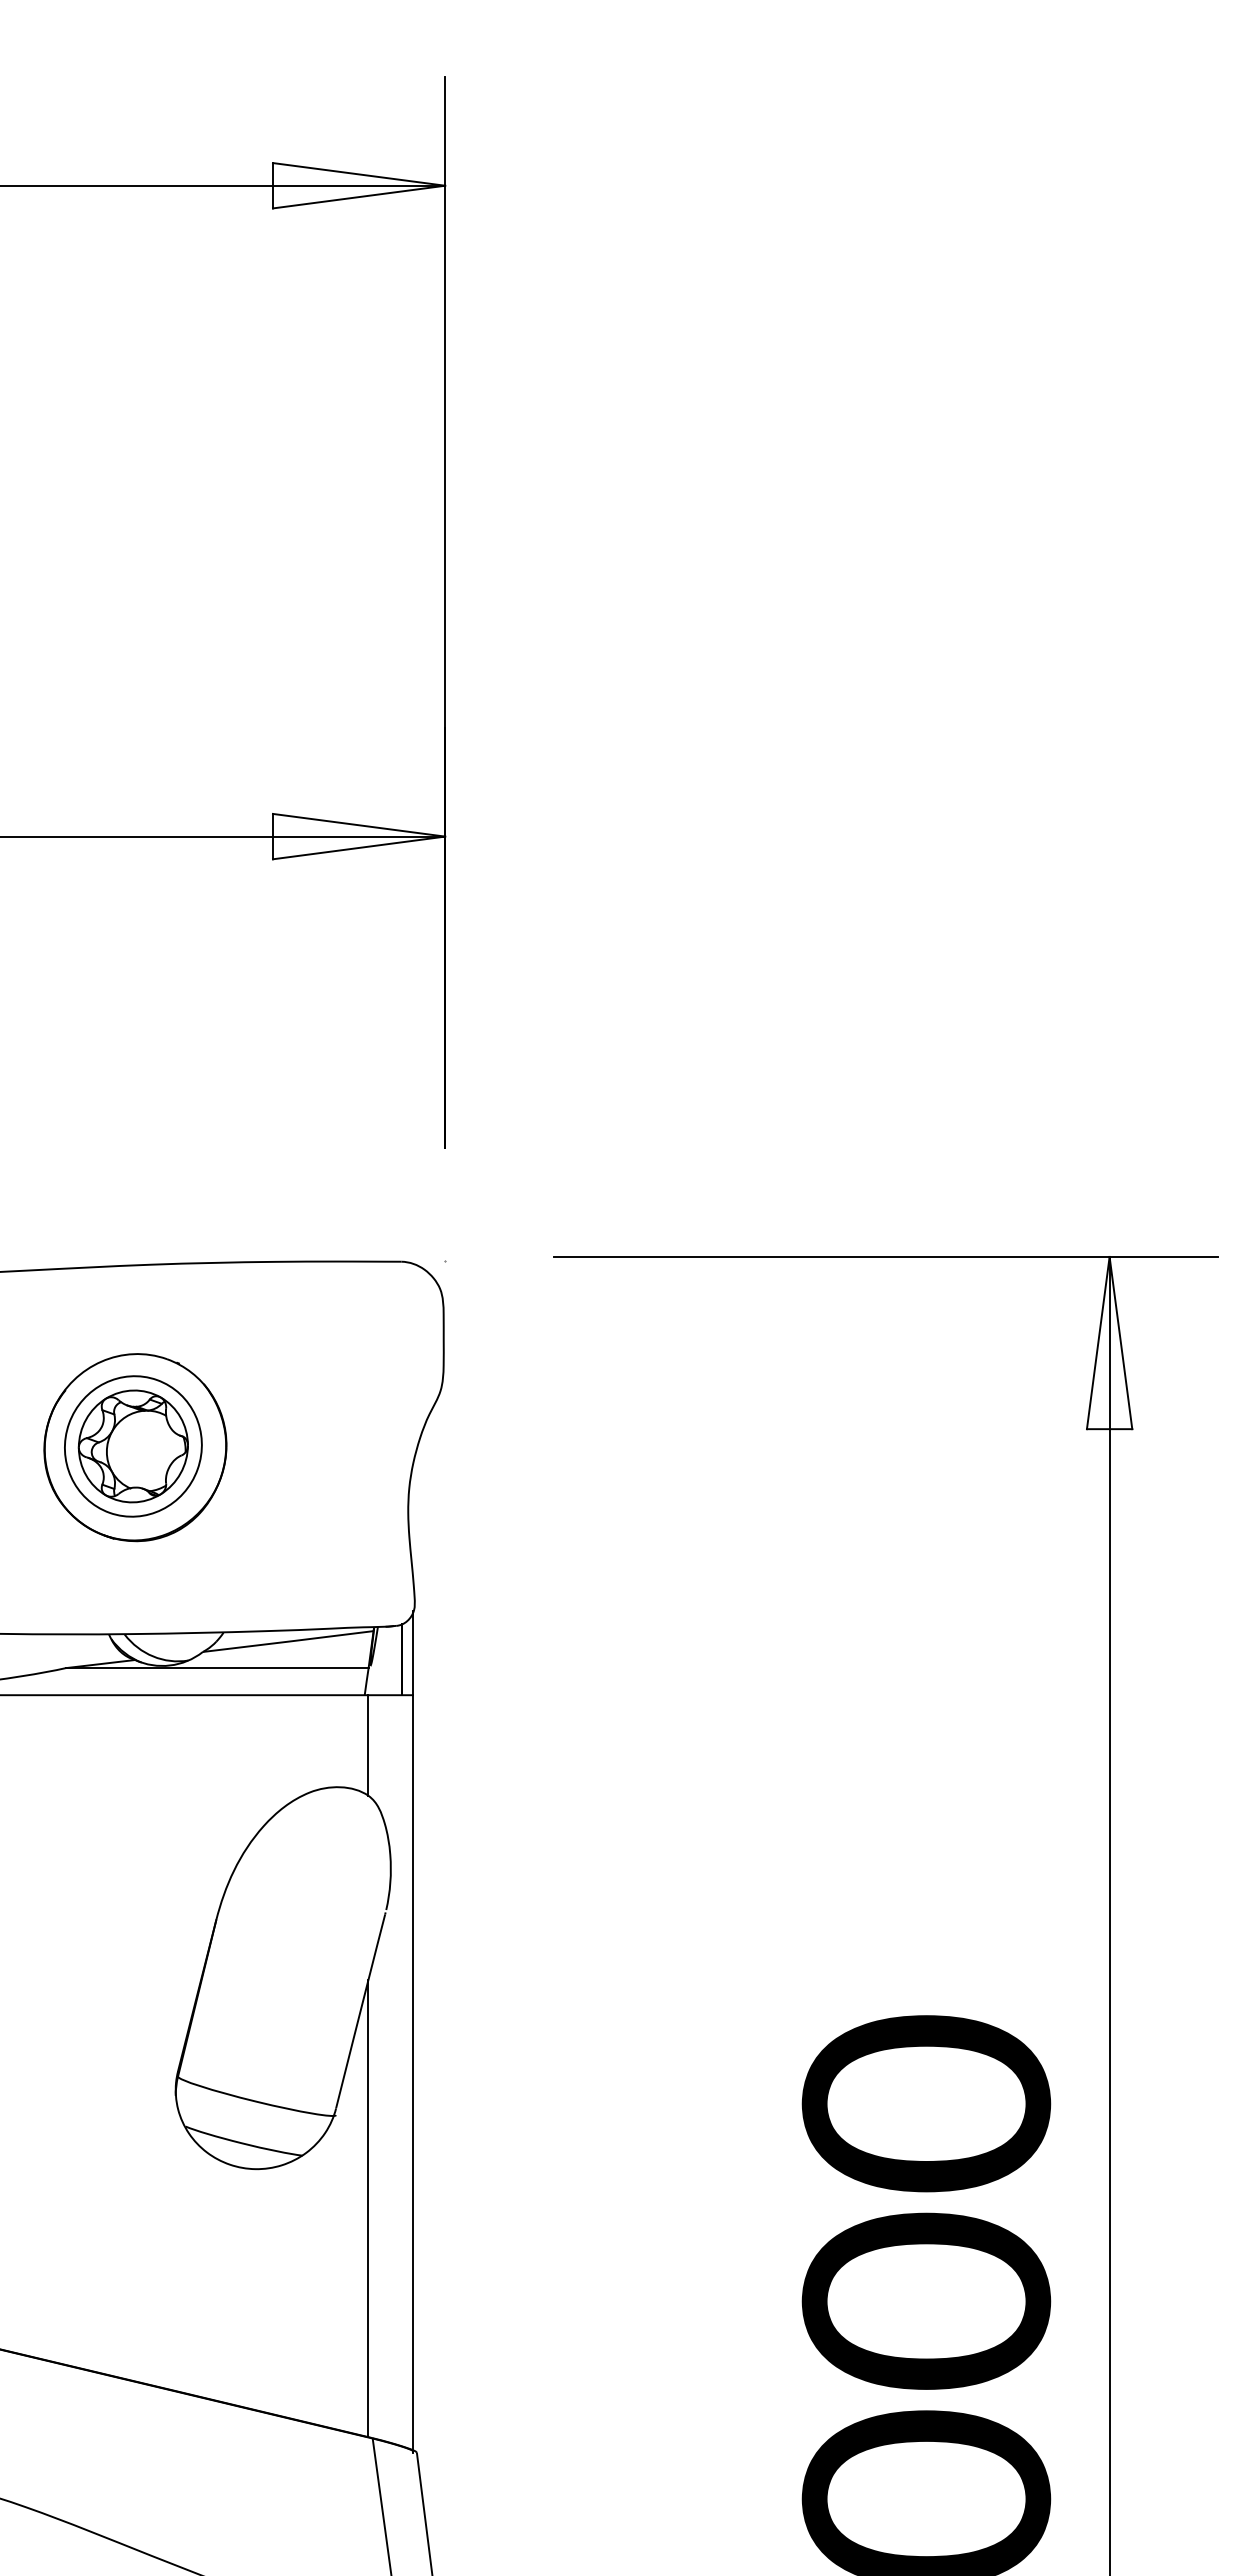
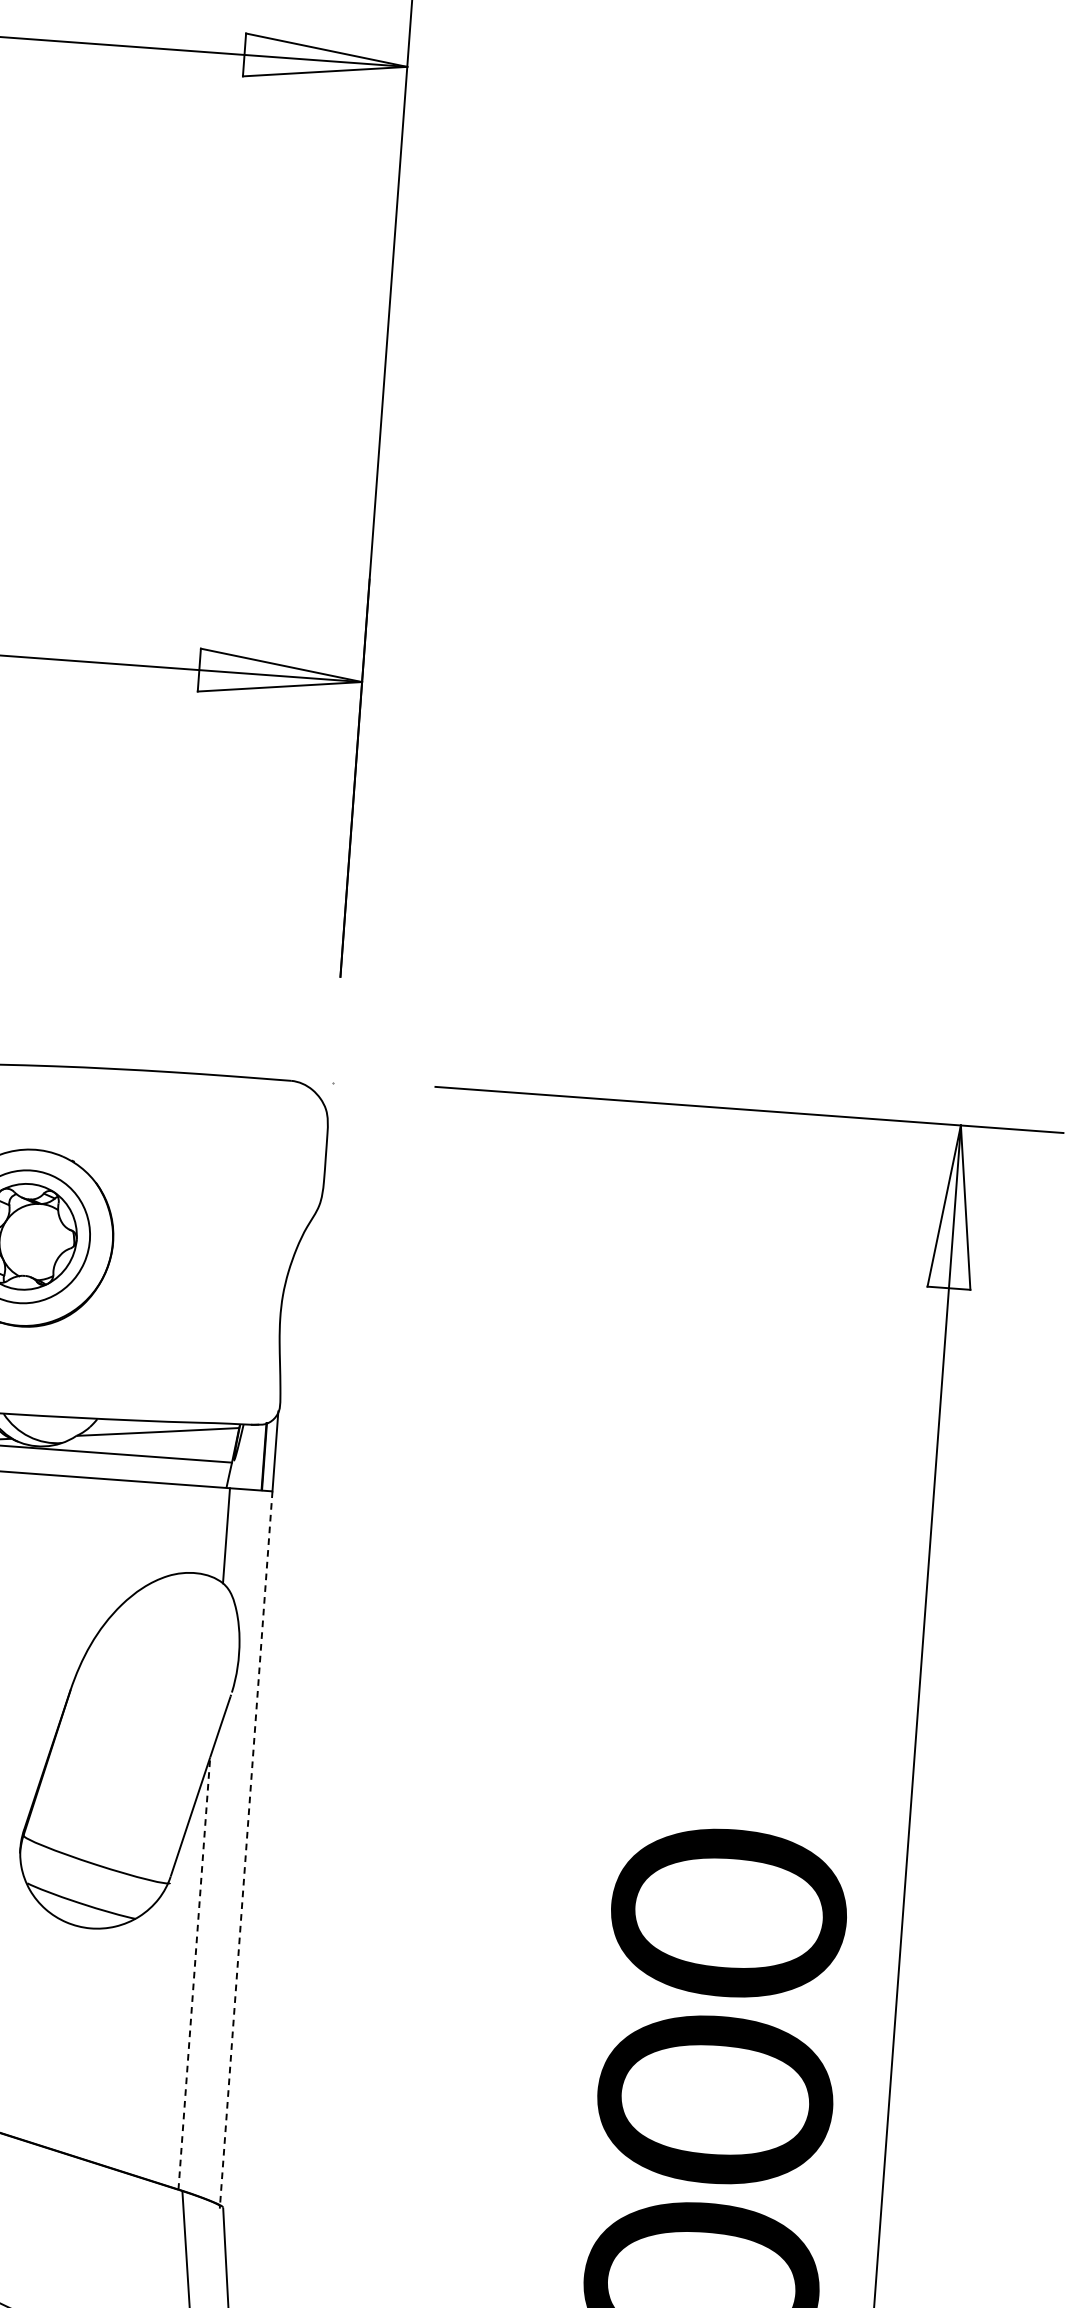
line: (413, 2073) -> (246, 1848), solid -> dashed
line: (368, 2208) -> (194, 1973), solid -> dashed

